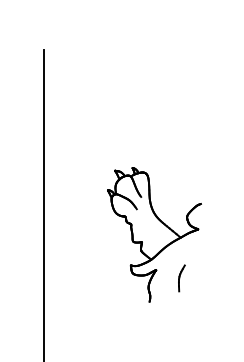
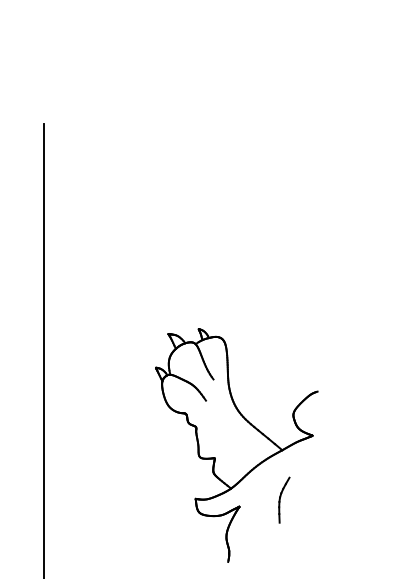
part: (181, 278) -> (283, 500), moved

